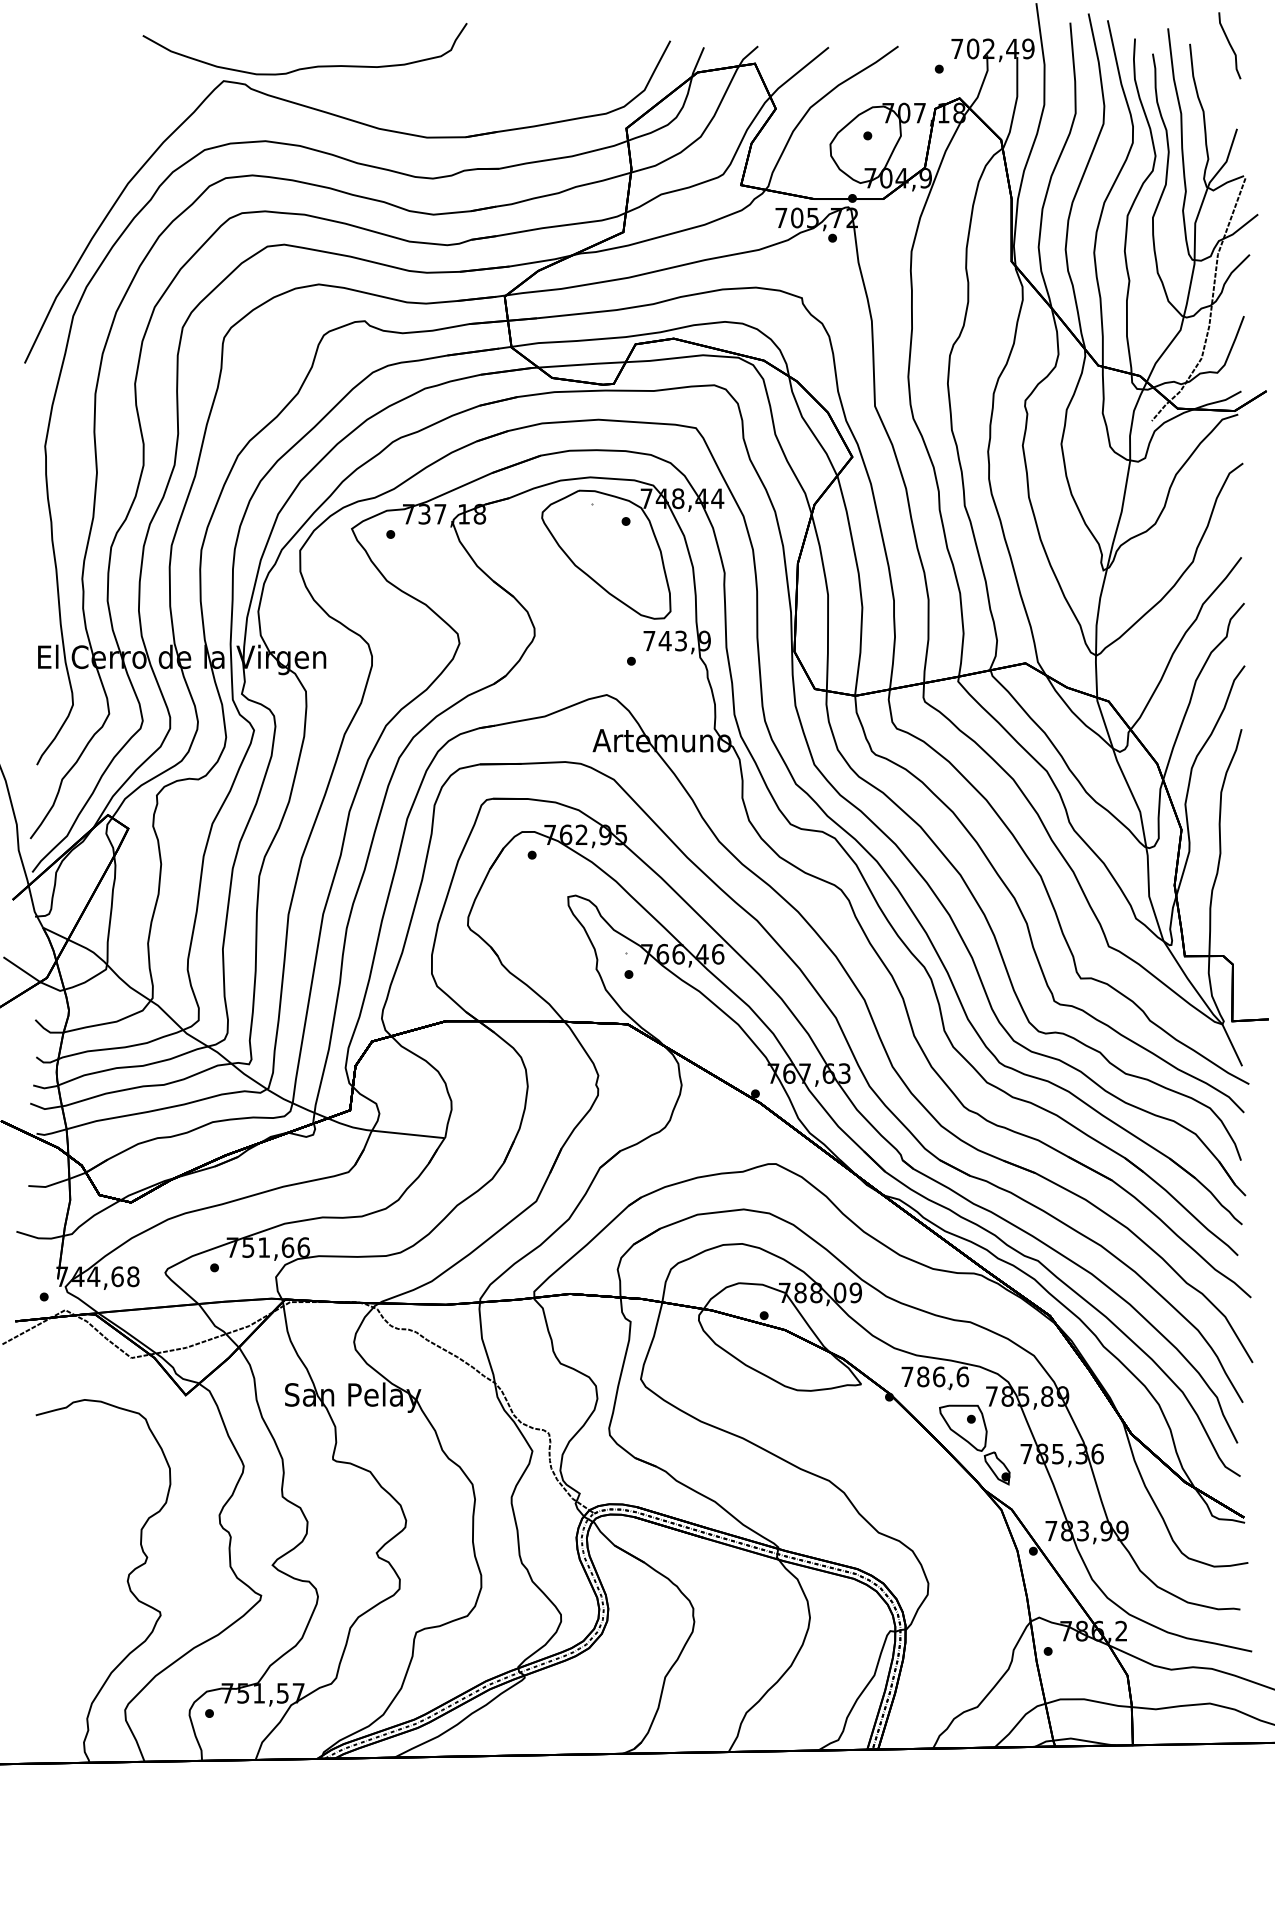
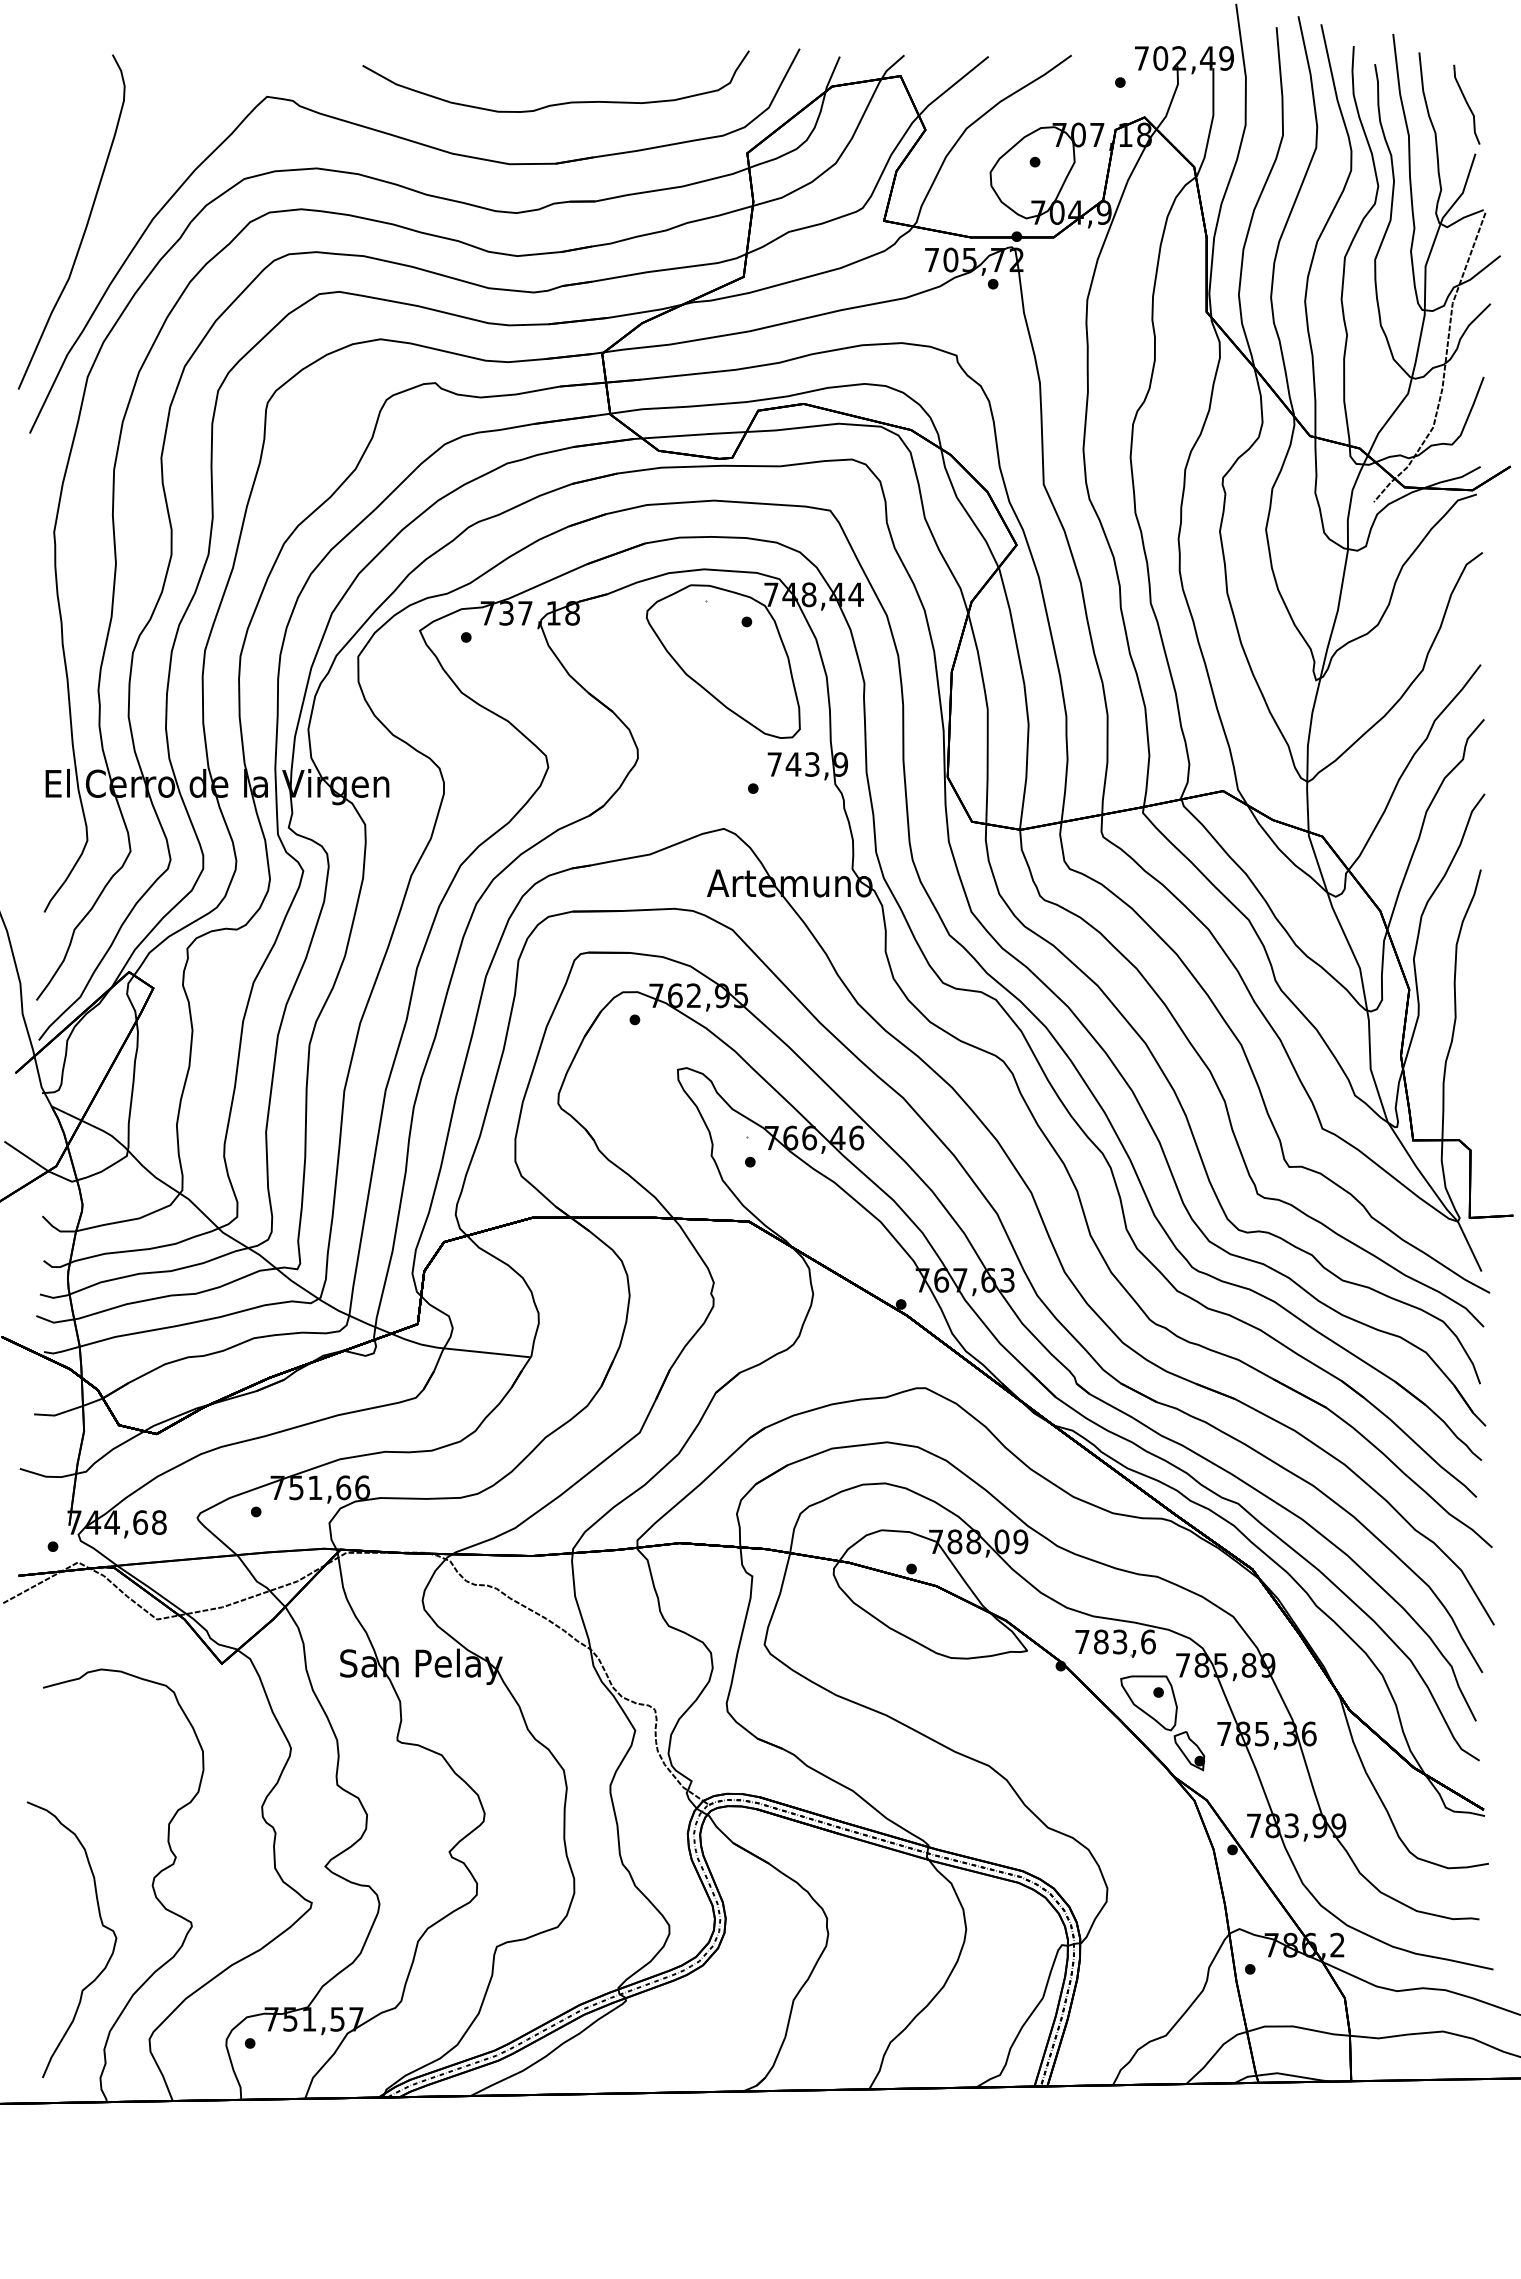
curve: (1229, 45) -> (1466, 104), moved
curve: (305, 67) -> (556, 103), moved
curve: (71, 189) -> (85, 226), added
text: (938, 1376) -> (1119, 1641), 786,6 -> 783,6
curve: (84, 1613) -> (101, 1924), added

